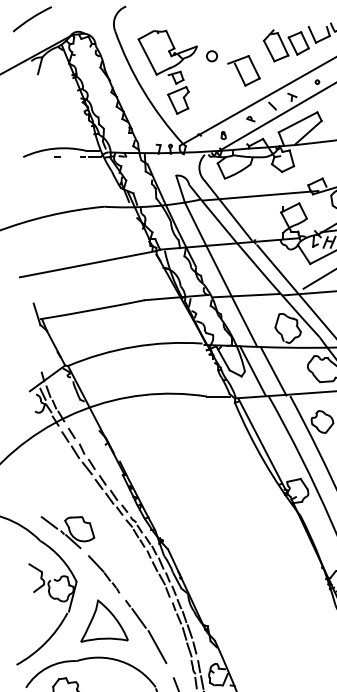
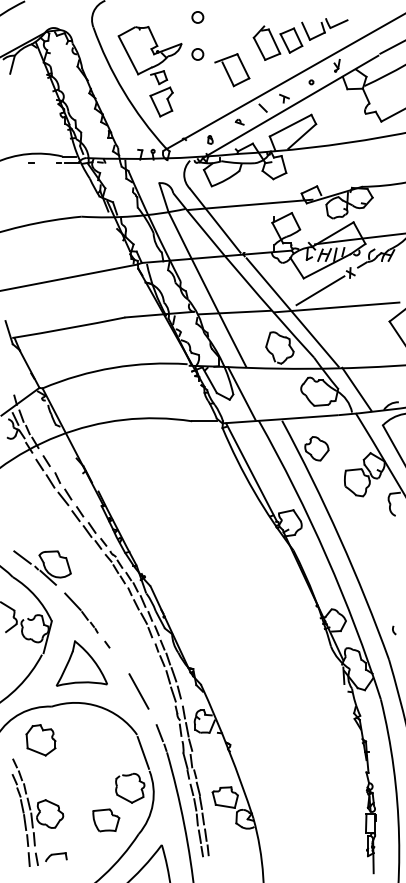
circle: (211, 22) -> (197, 17), added
line: (273, 370) -> (264, 393), removed
line: (139, 618) -> (119, 660), removed

